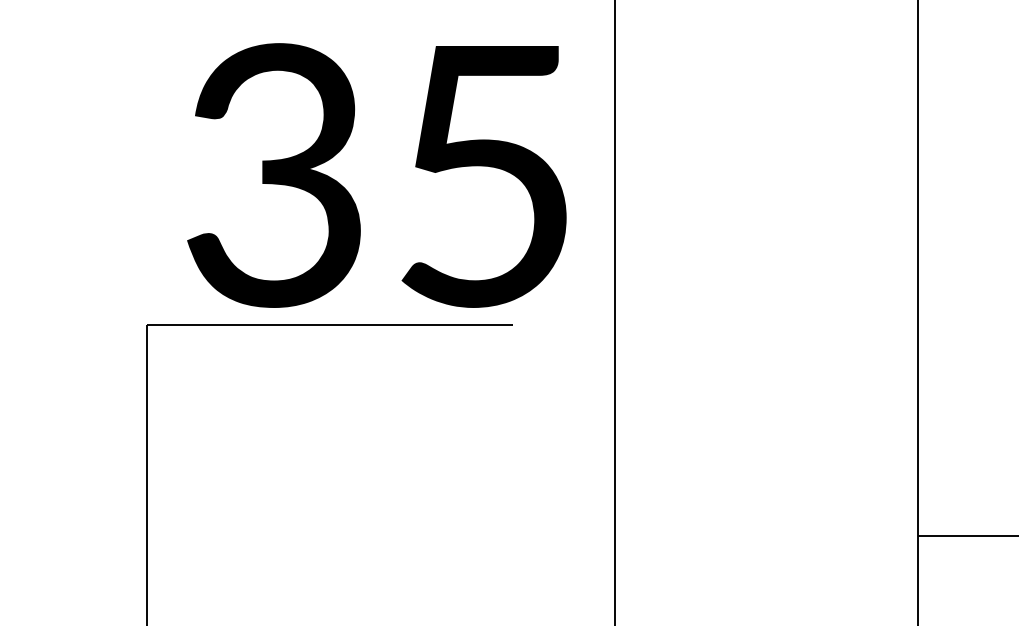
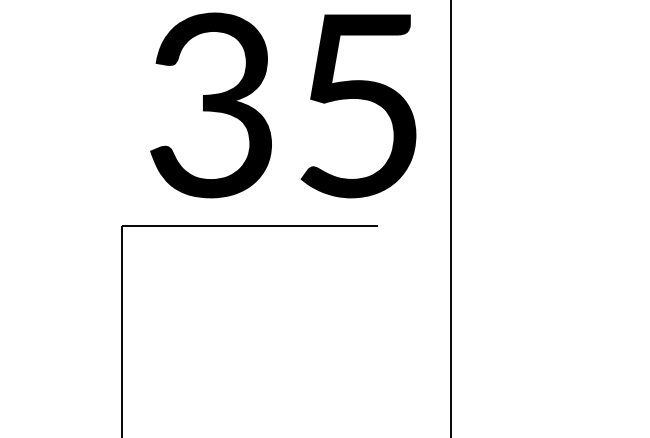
text: (376, 175) -> (282, 105), moved

